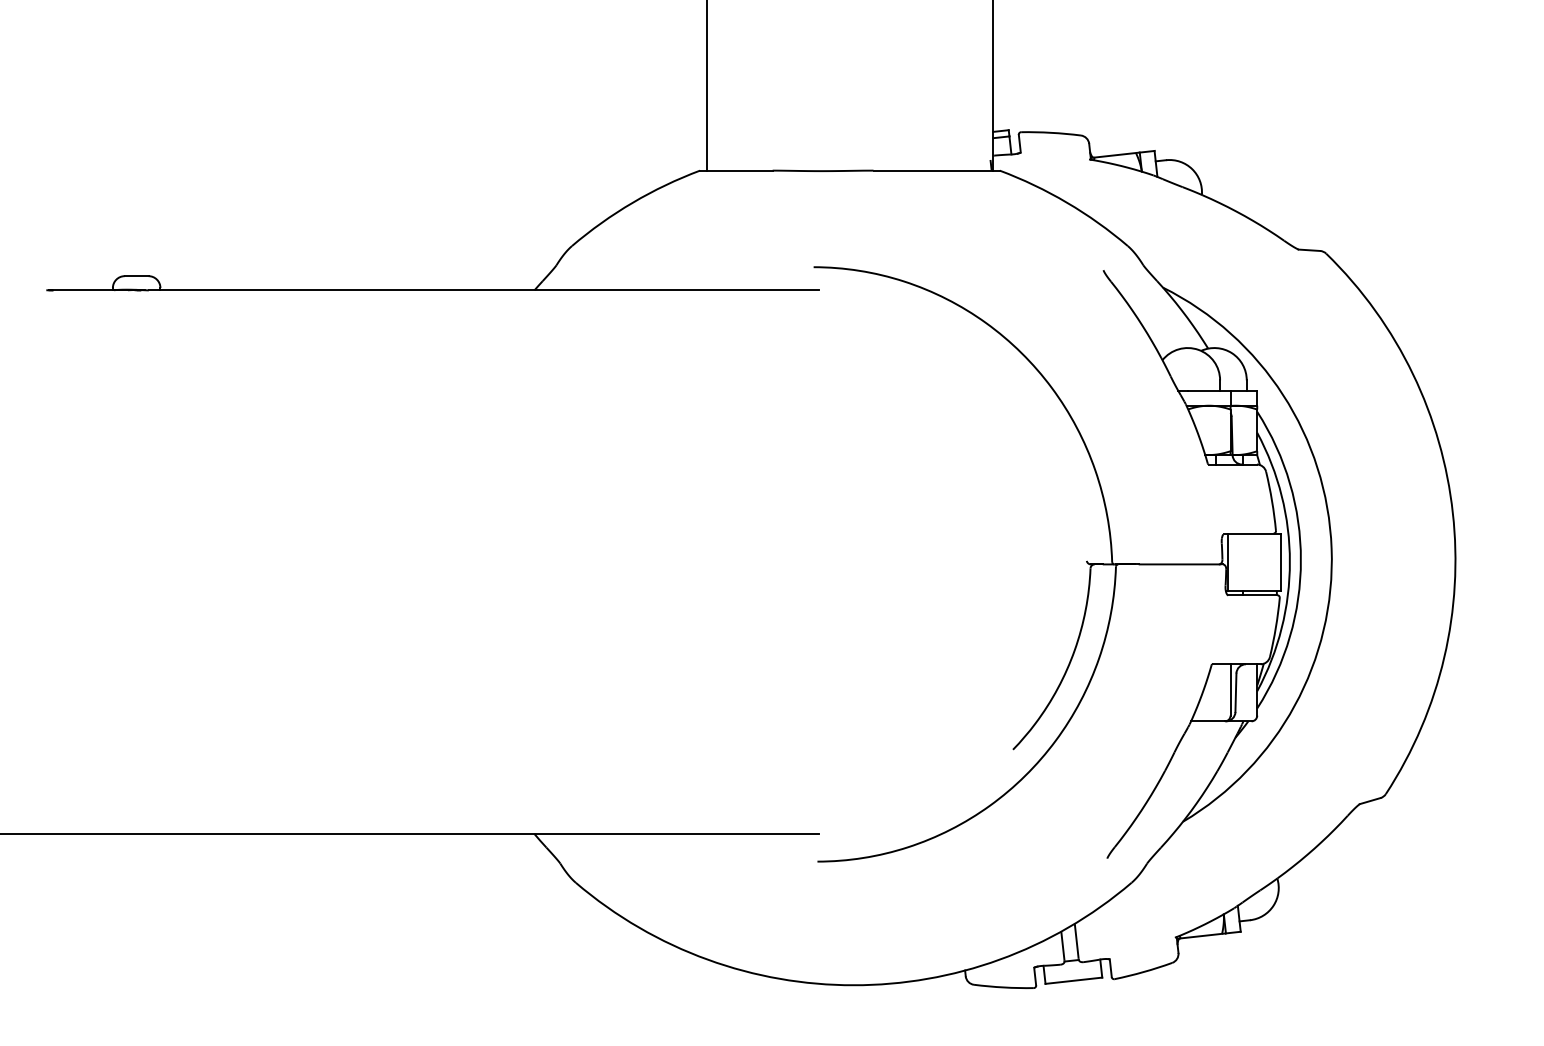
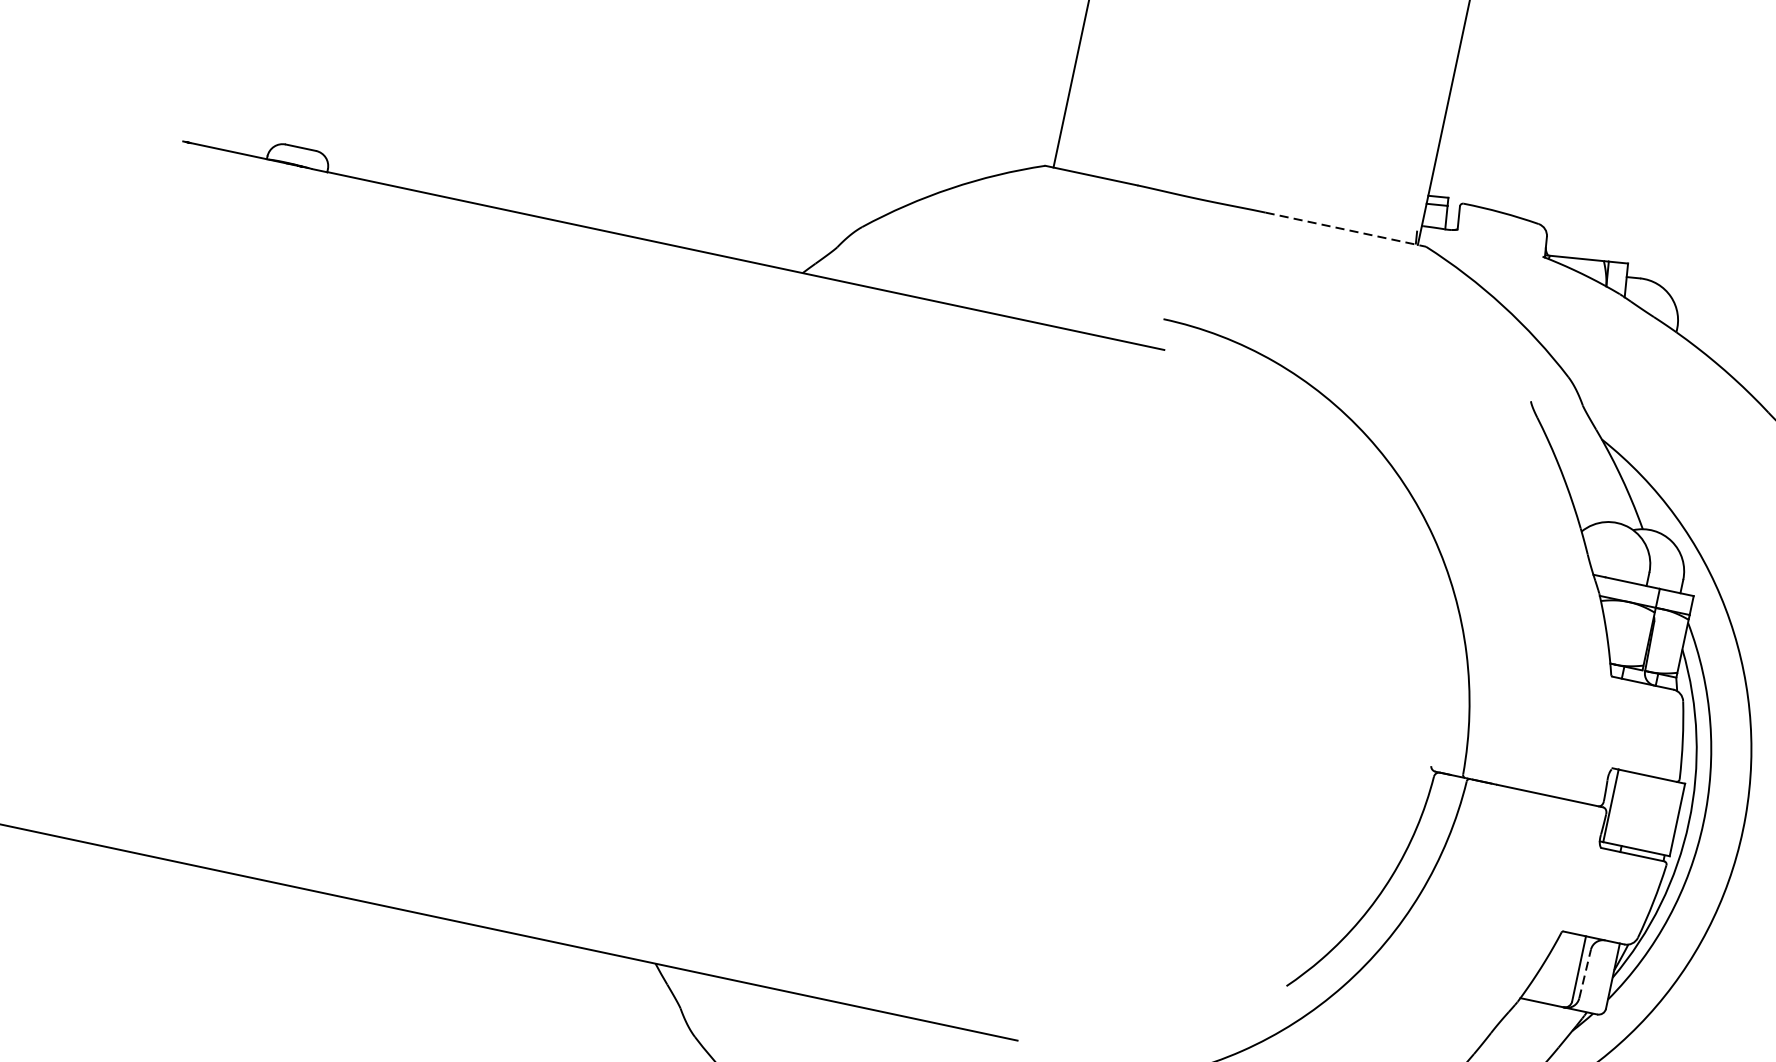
line: (937, 170) -> (1346, 229), solid -> dashed
line: (1235, 692) -> (1584, 973), solid -> dashed

